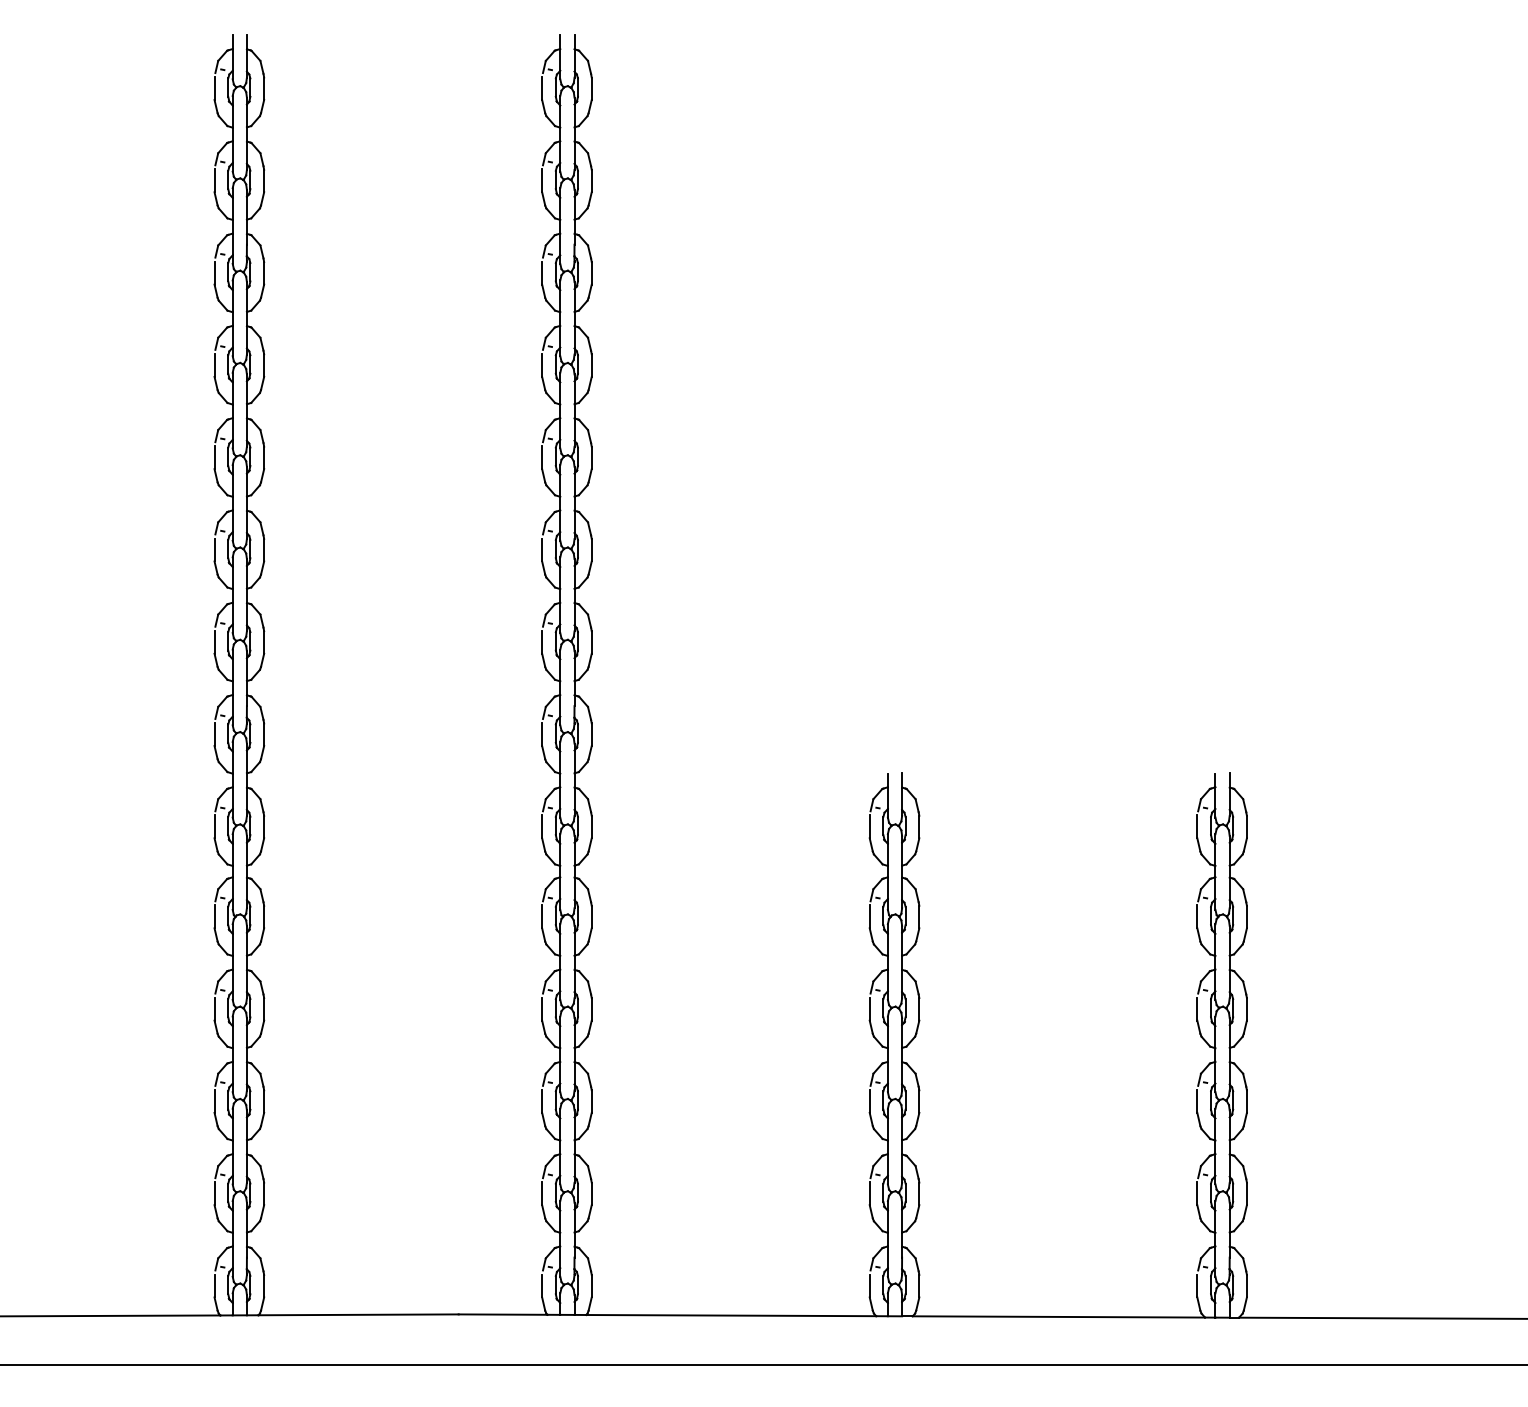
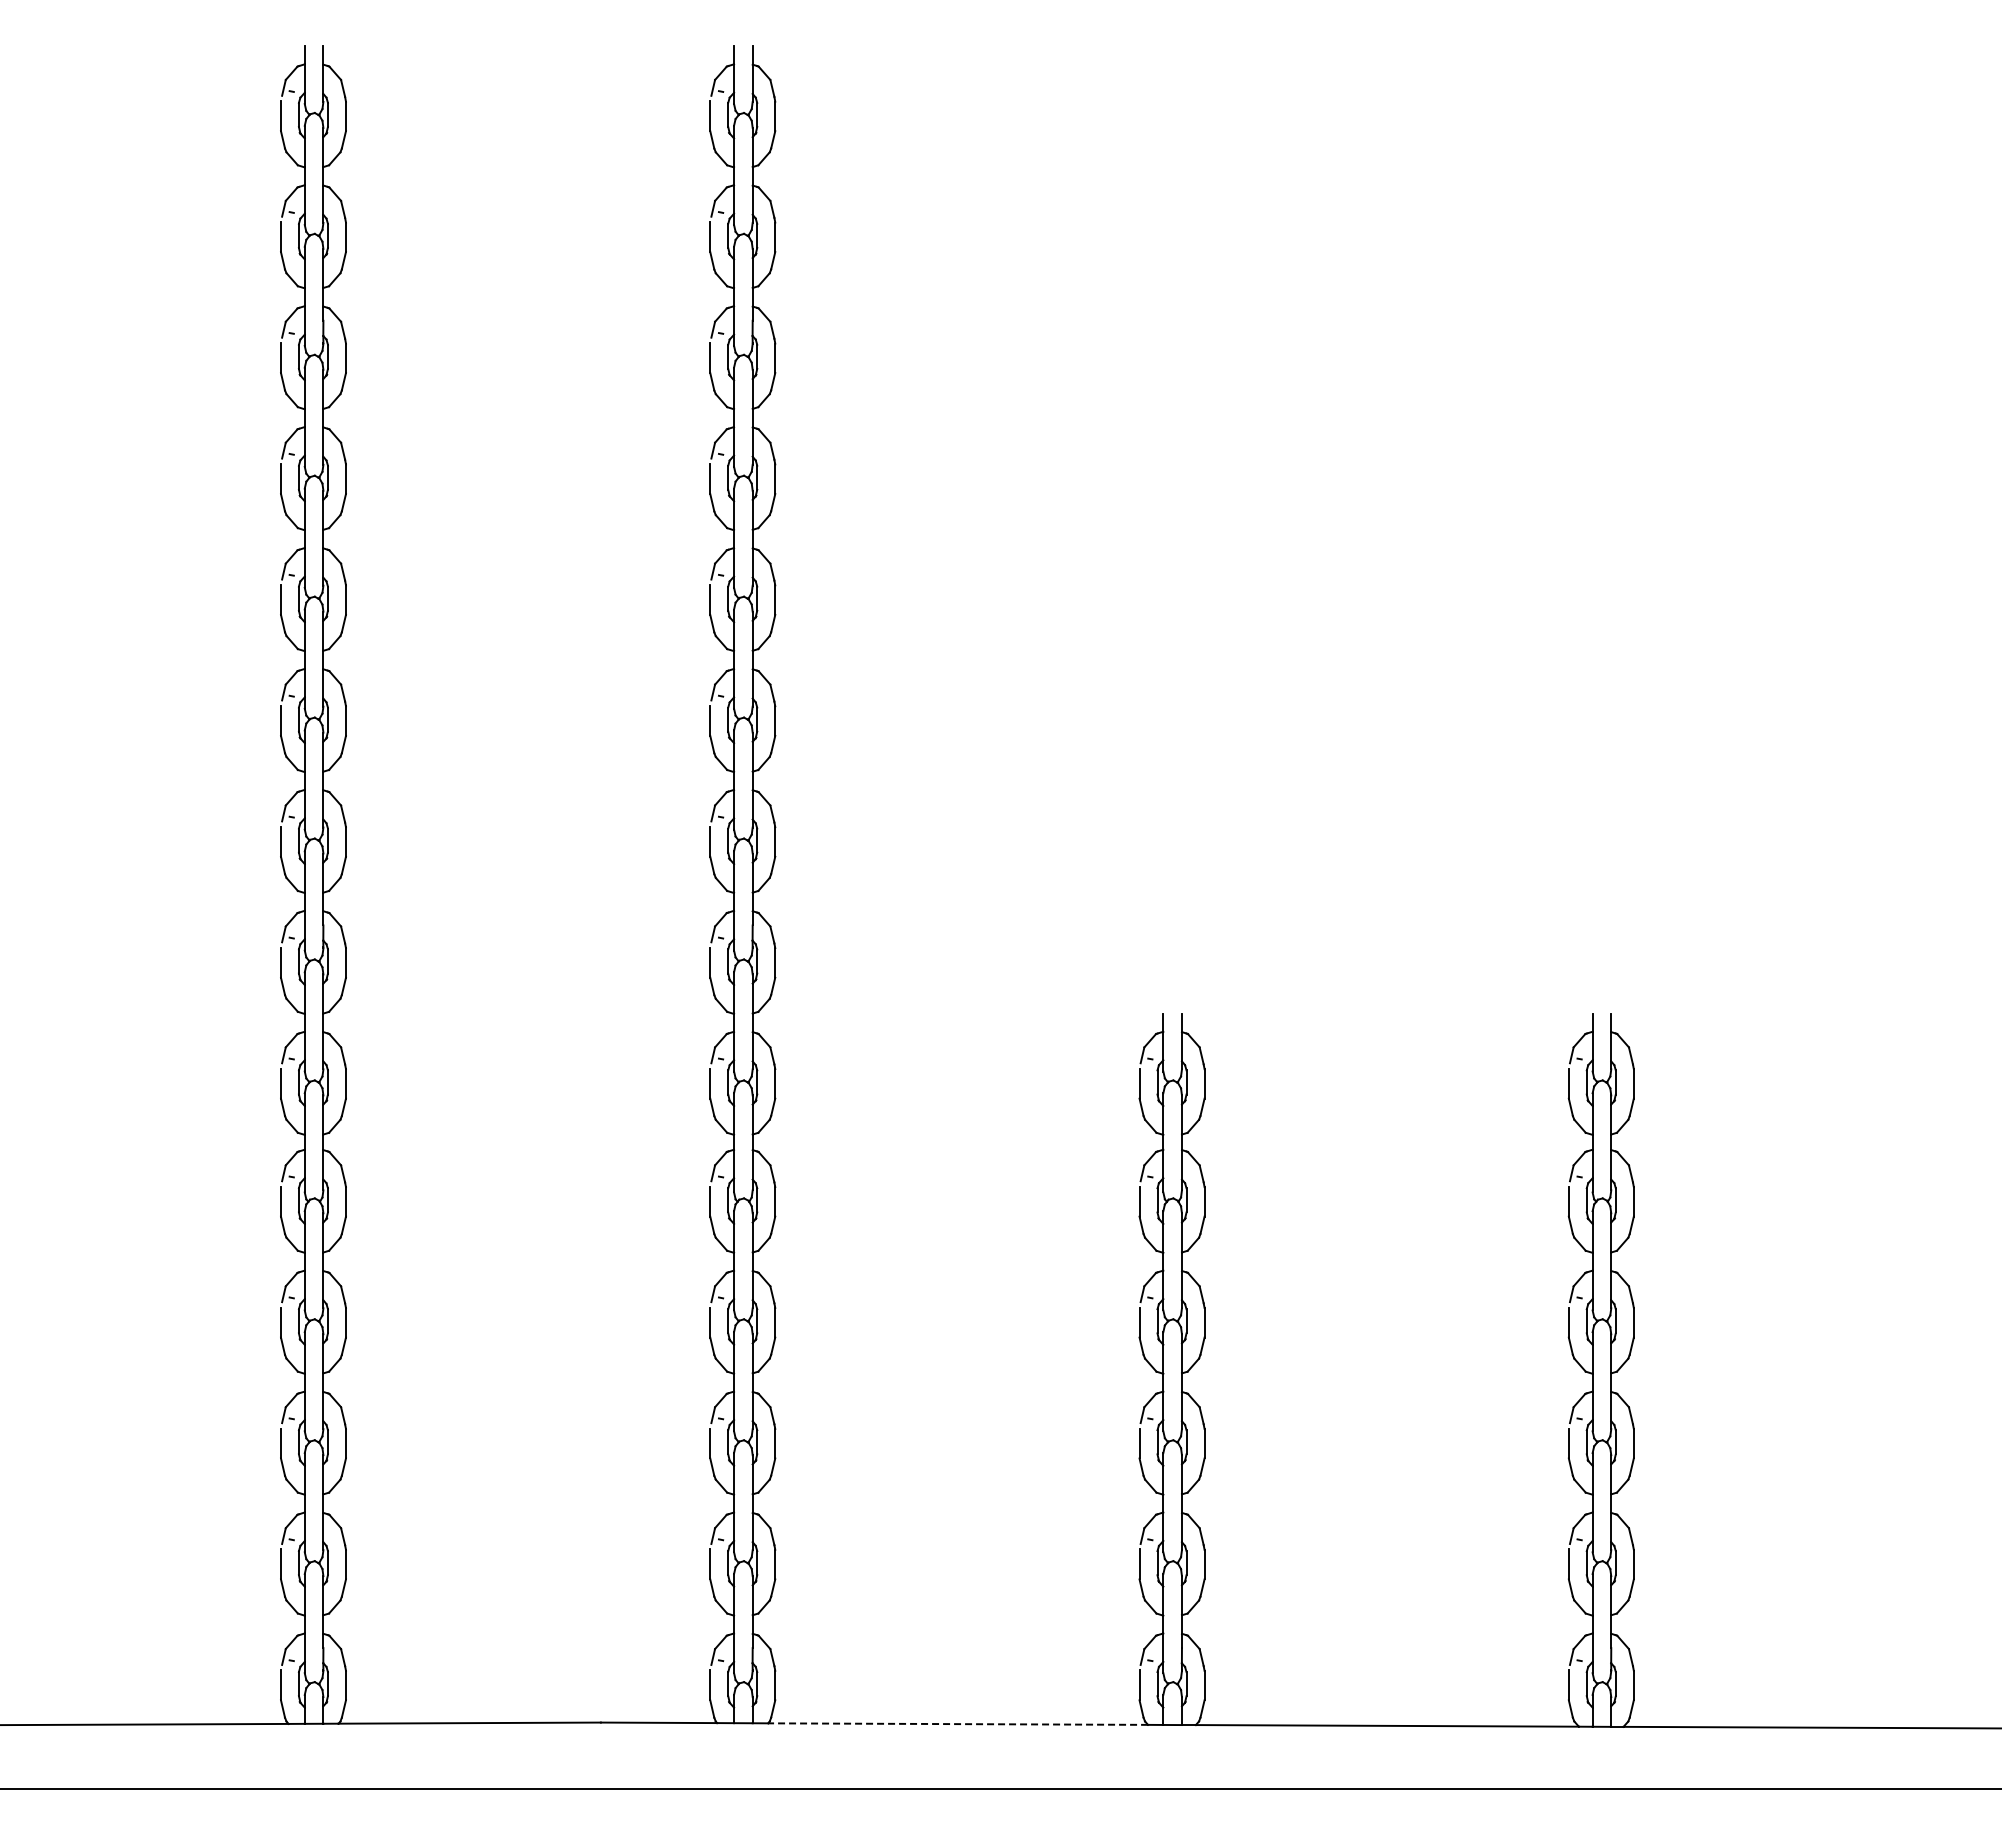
line: (731, 1315) -> (958, 1724), solid -> dashed

